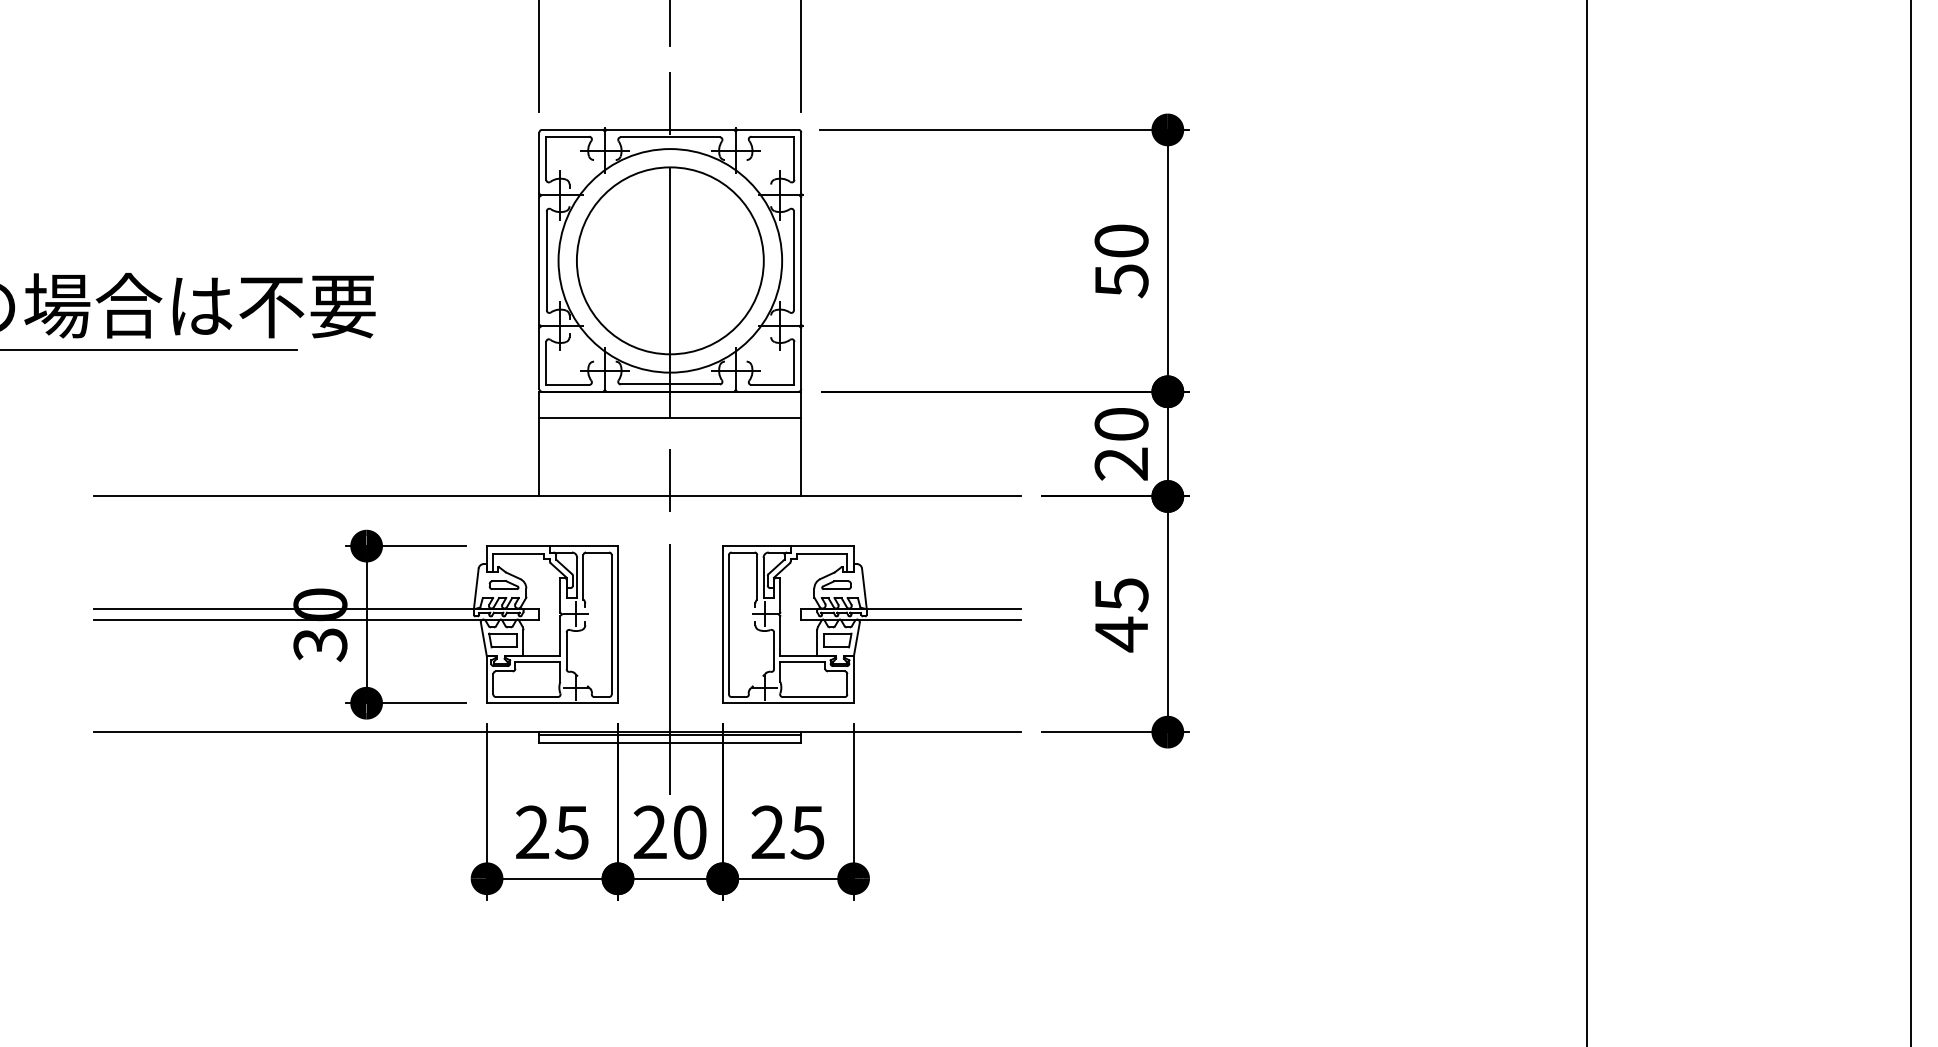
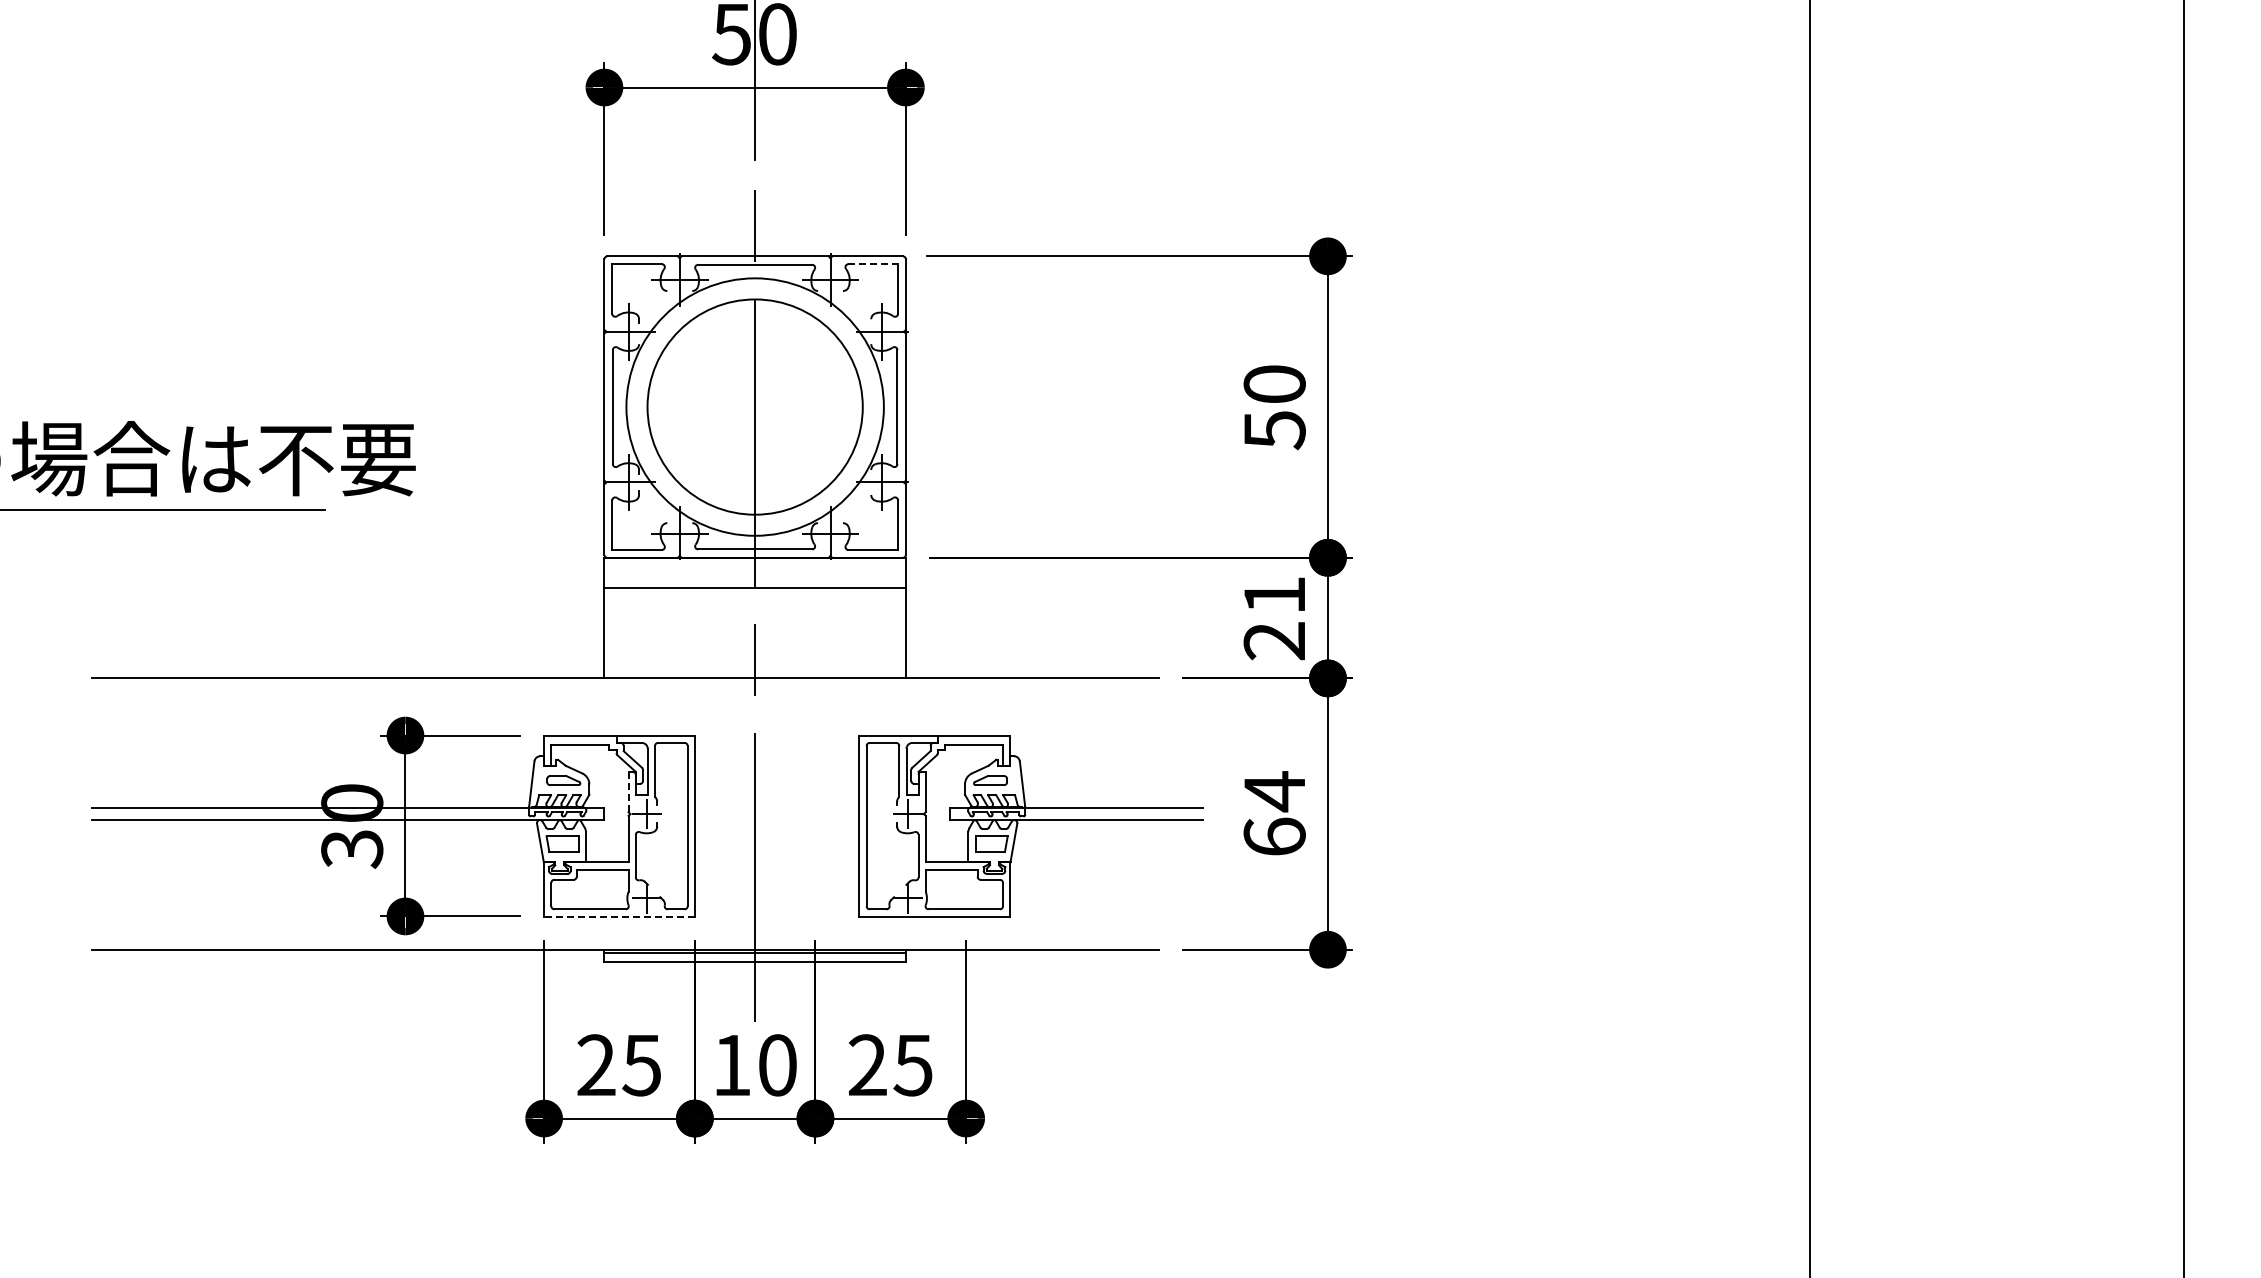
line: (773, 137) -> (873, 264), solid -> dashed
text: (1121, 423) -> (1274, 594), 20 -> 21
line: (560, 595) -> (628, 792), solid -> dashed
text: (1121, 614) -> (1274, 814), 45 -> 64
part: (871, 625) -> (1030, 826), moved
line: (552, 703) -> (619, 916), solid -> dashed
text: (649, 831) -> (731, 1064), 20 -> 10

